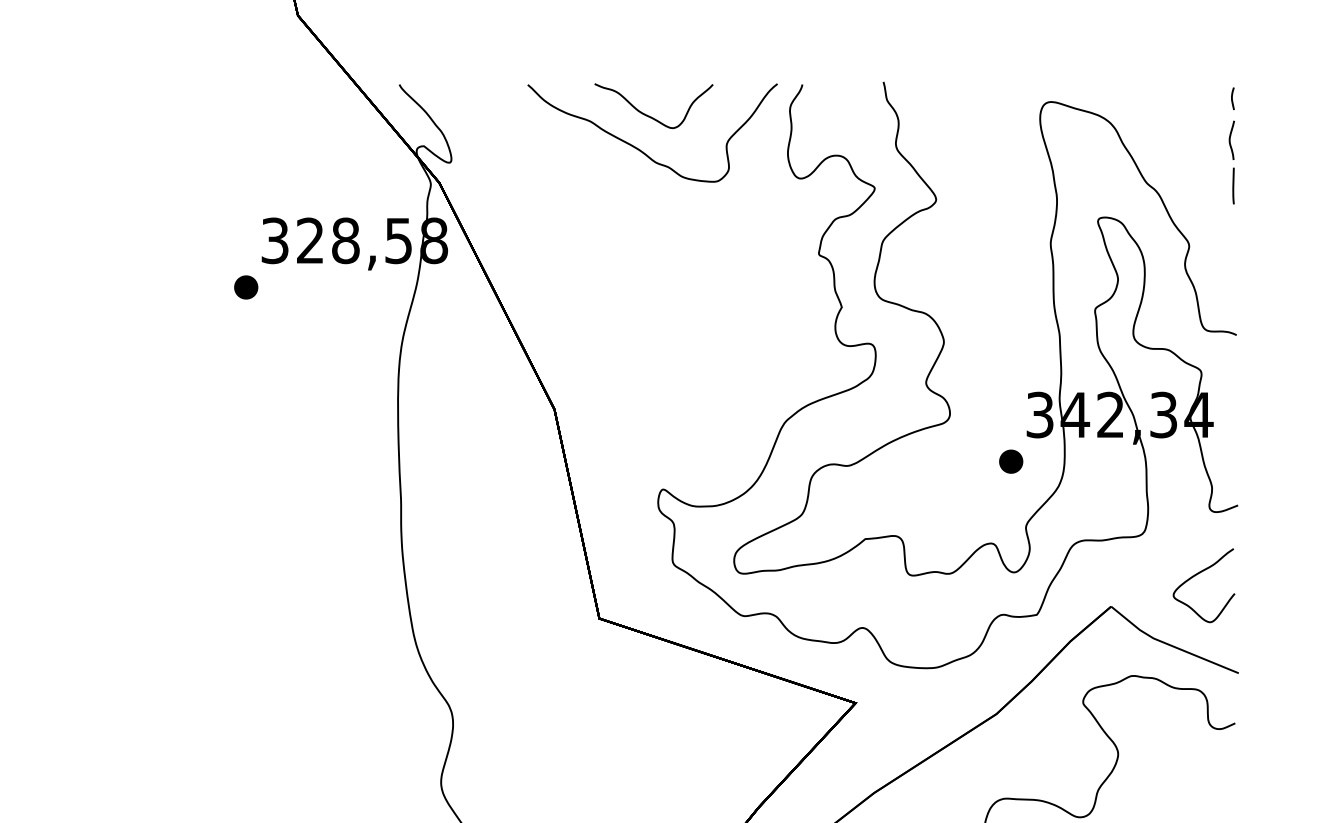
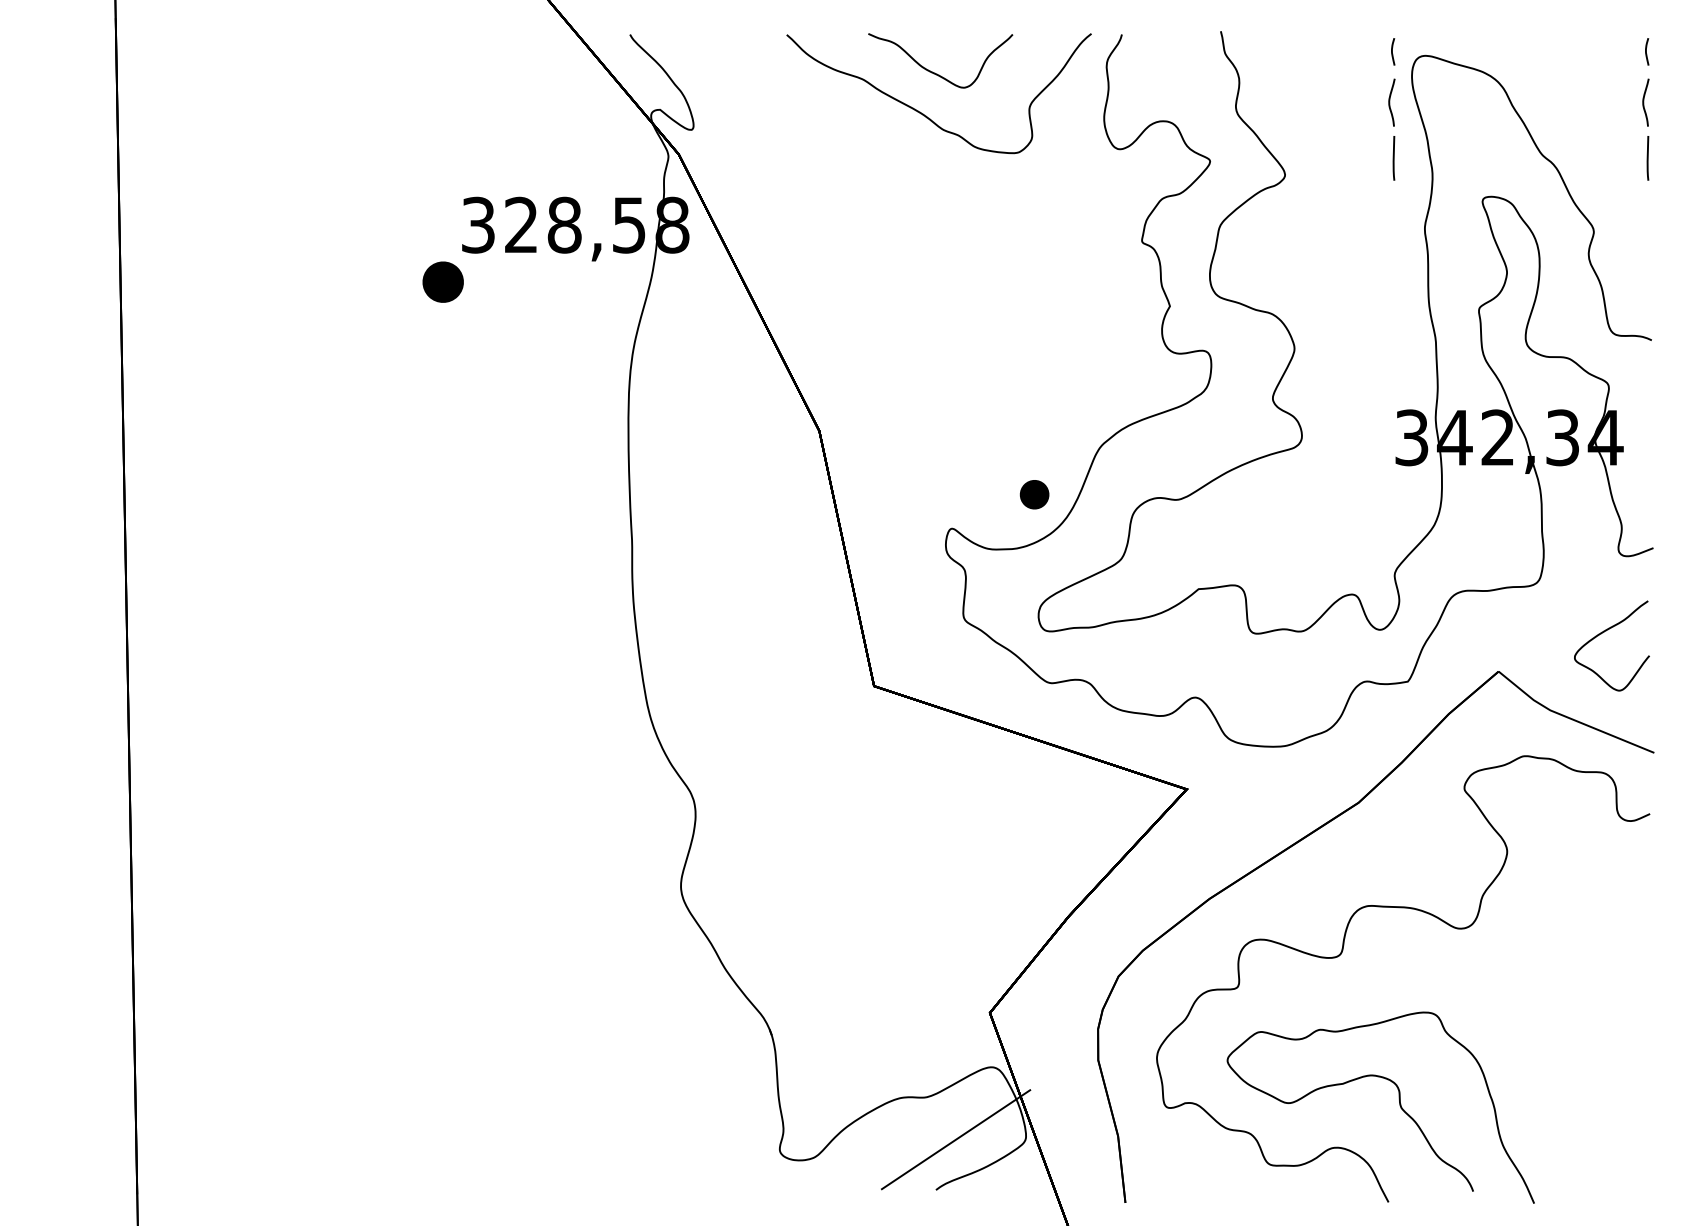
part: (1023, 146) -> (1391, 109), added
part: (245, 286) -> (442, 281), size x1.4
part: (1011, 461) -> (1034, 494), moved

